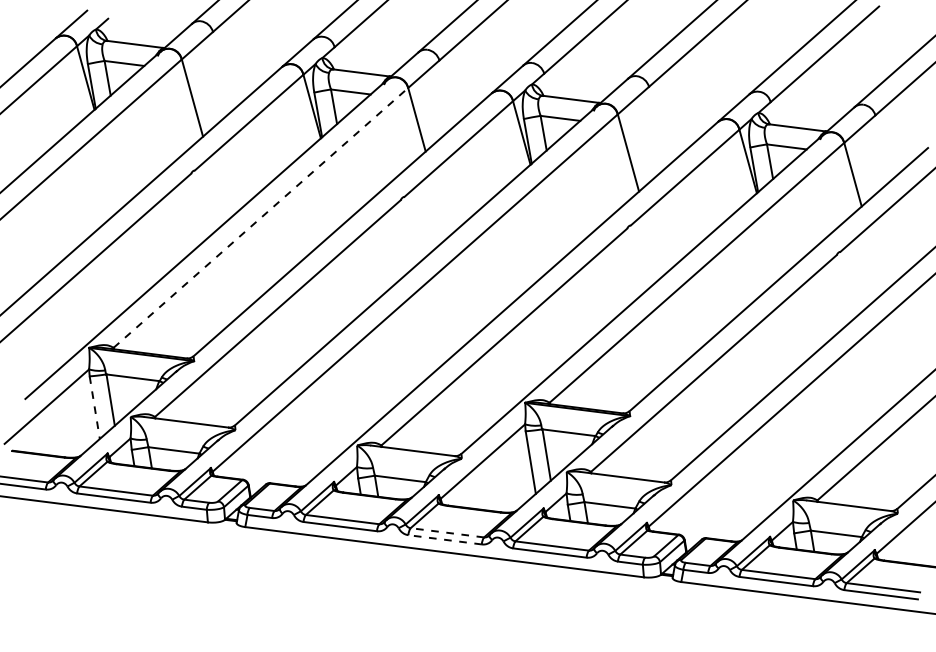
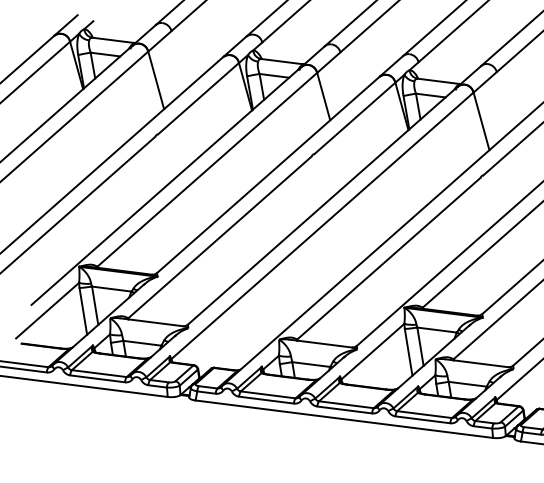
line: (261, 217) -> (207, 169), dashed -> solid
line: (94, 407) -> (83, 311), dashed -> solid
line: (446, 532) -> (345, 404), dashed -> solid
line: (444, 539) -> (344, 409), dashed -> solid

